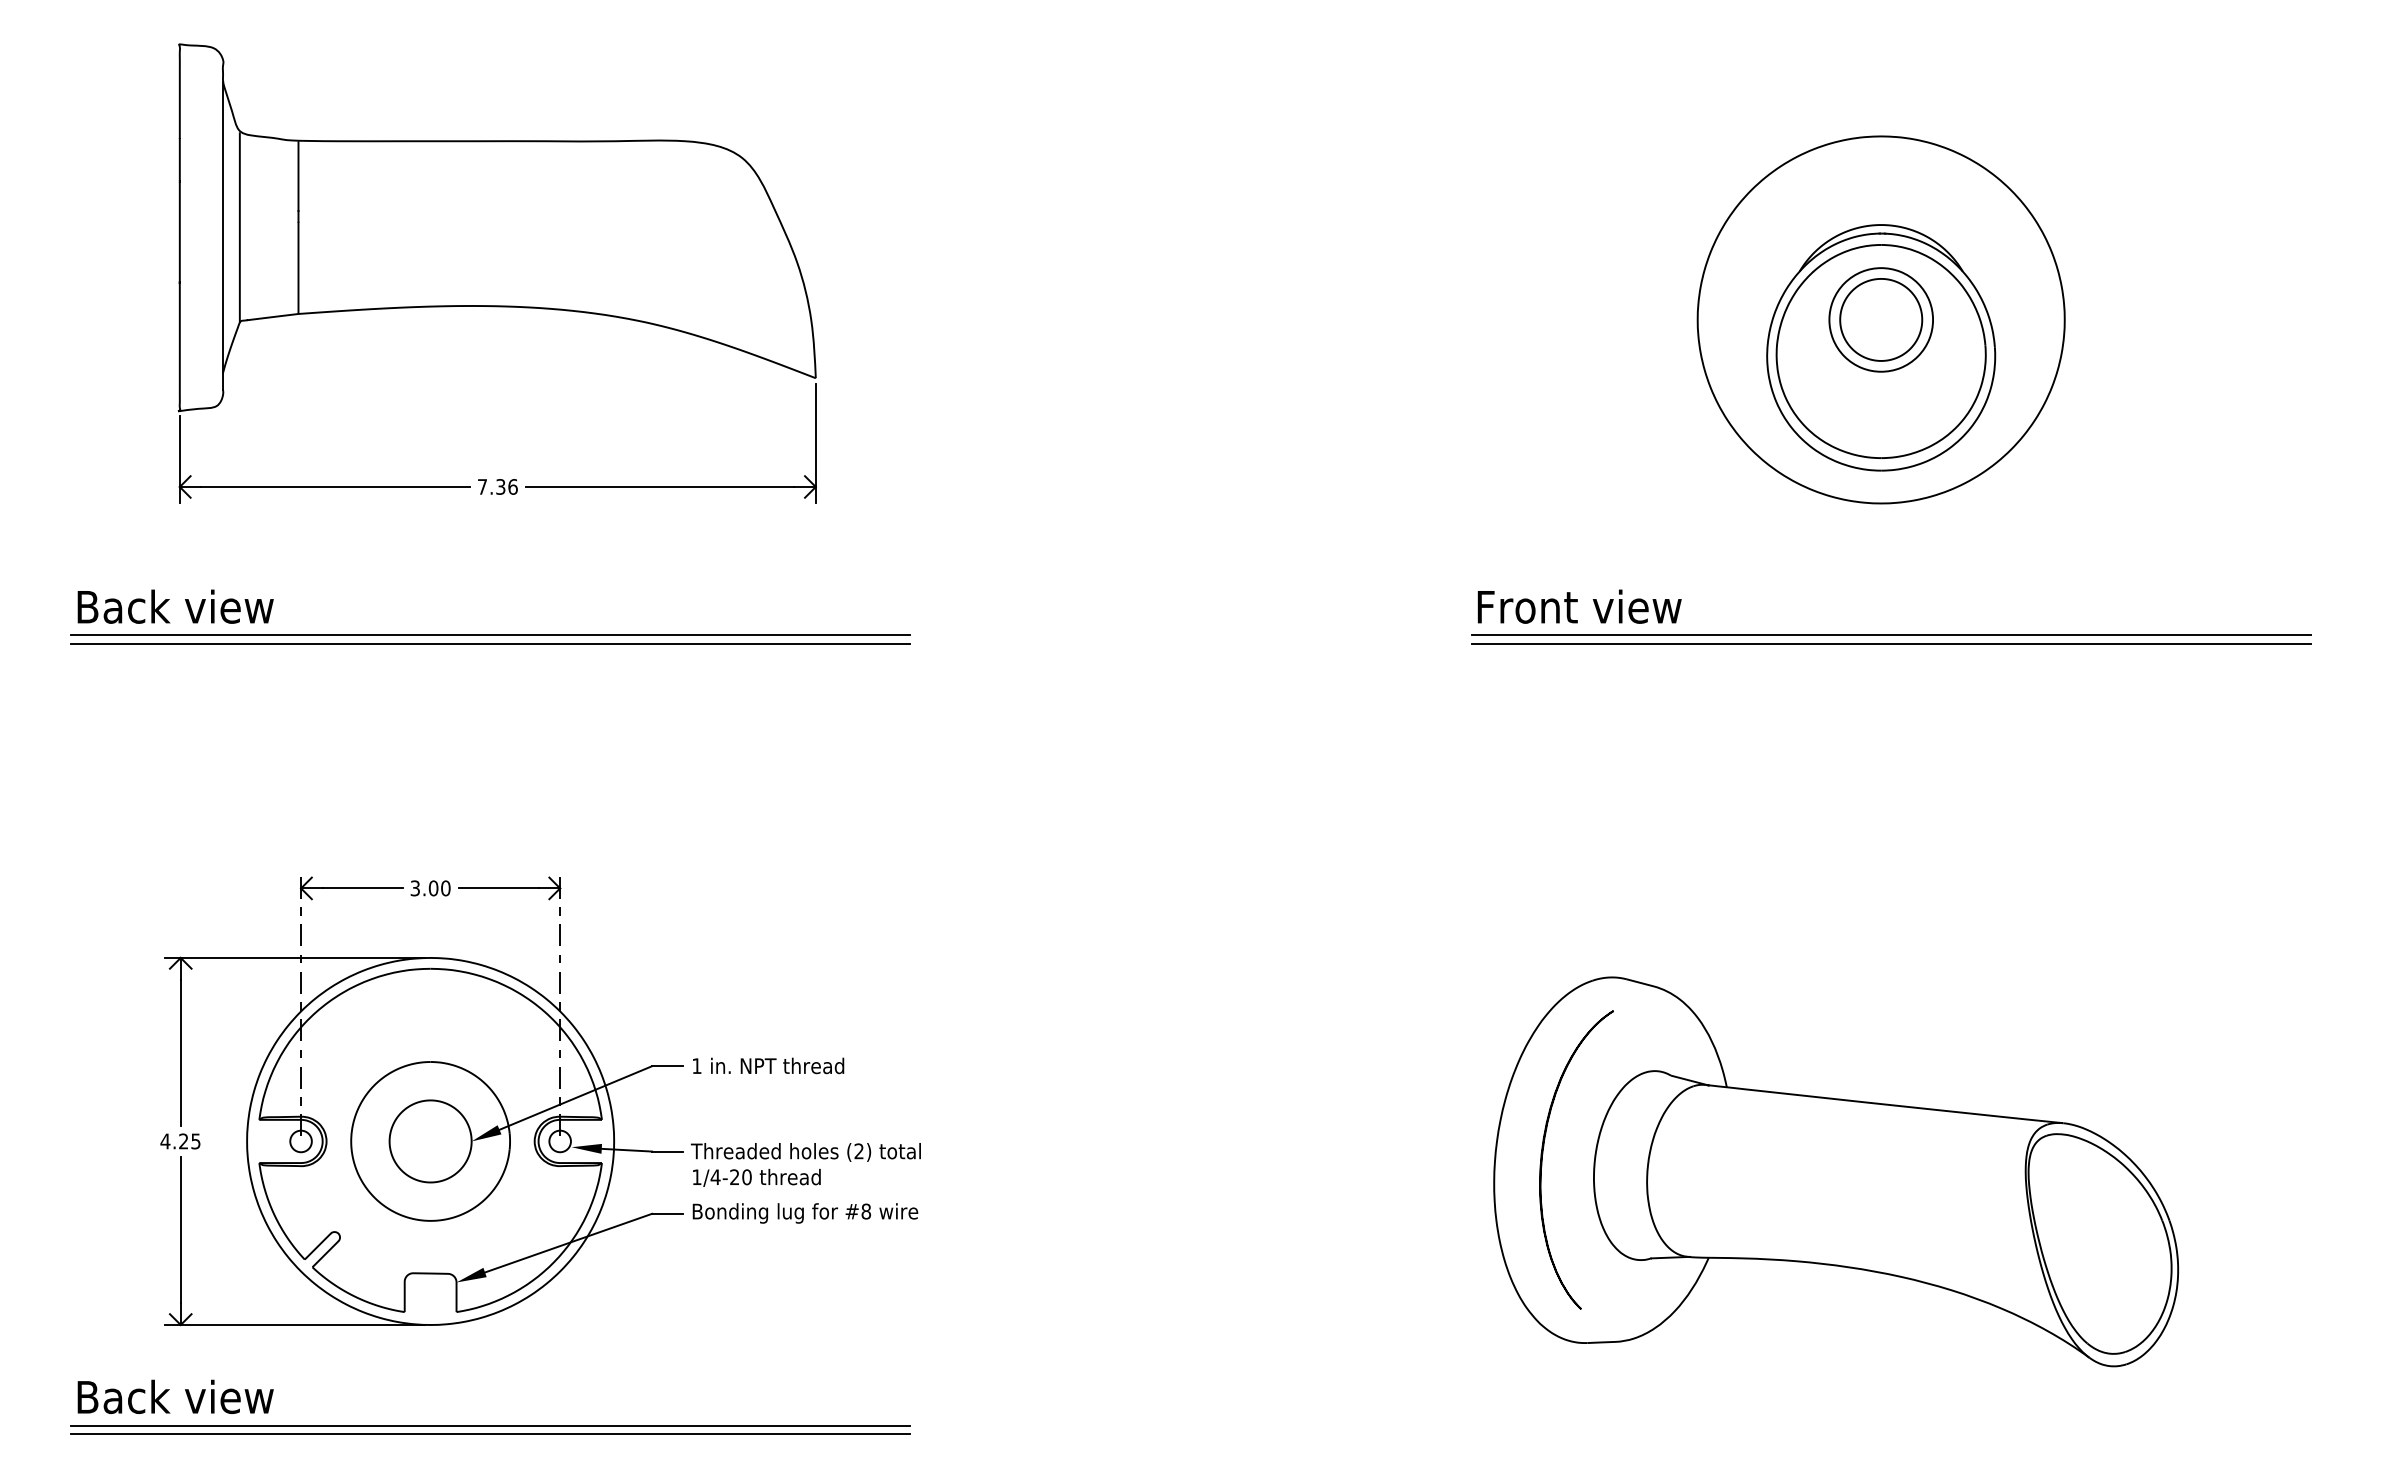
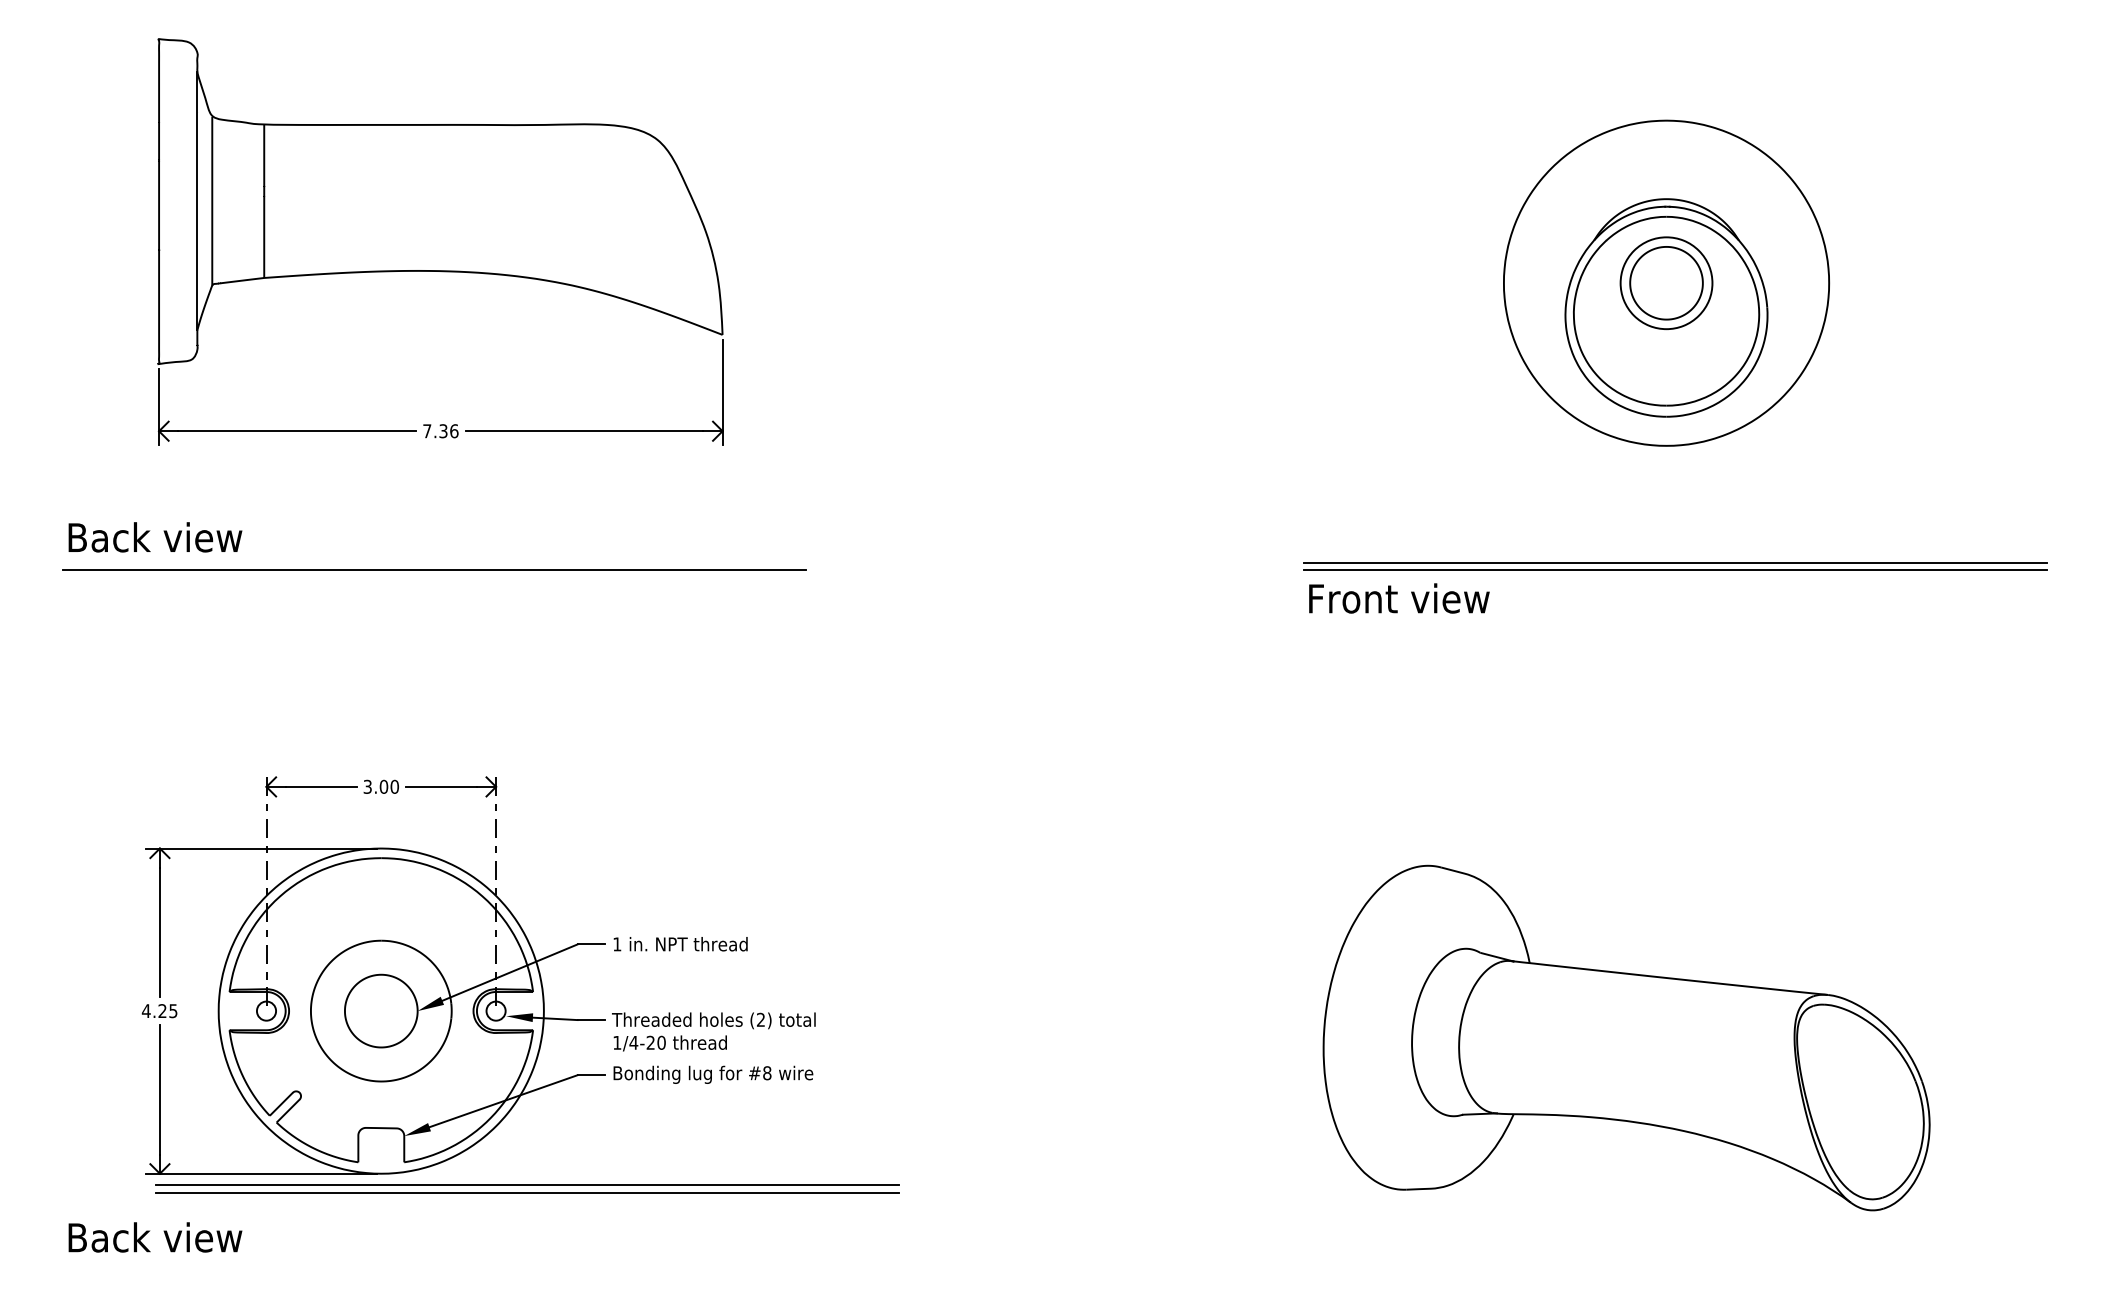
text: (1579, 606) -> (1399, 598), moved
line: (490, 635) -> (434, 562), removed
part: (1543, 1154) -> (1367, 1022), removed
part: (490, 1429) -> (527, 1188), moved

